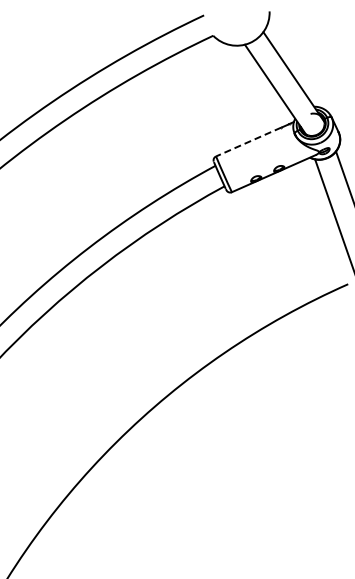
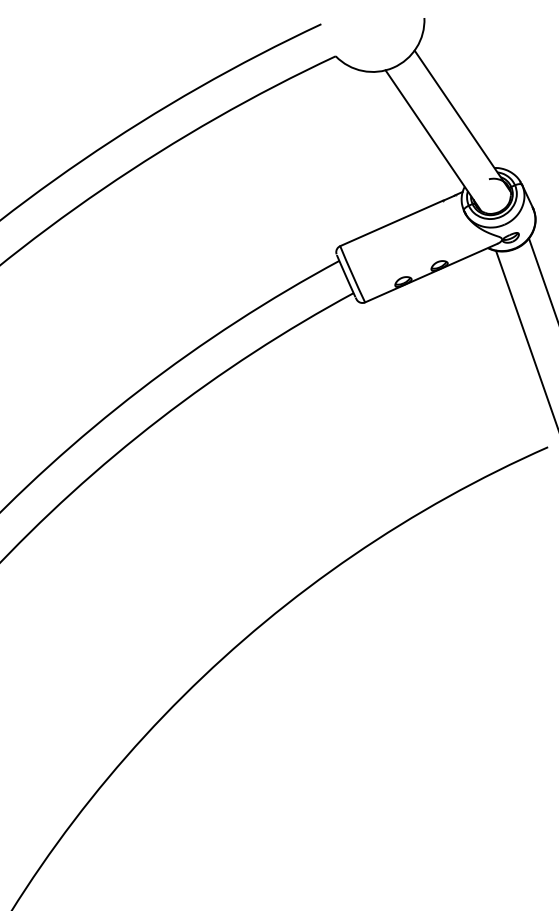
line: (248, 142) -> (391, 224), dashed -> solid

